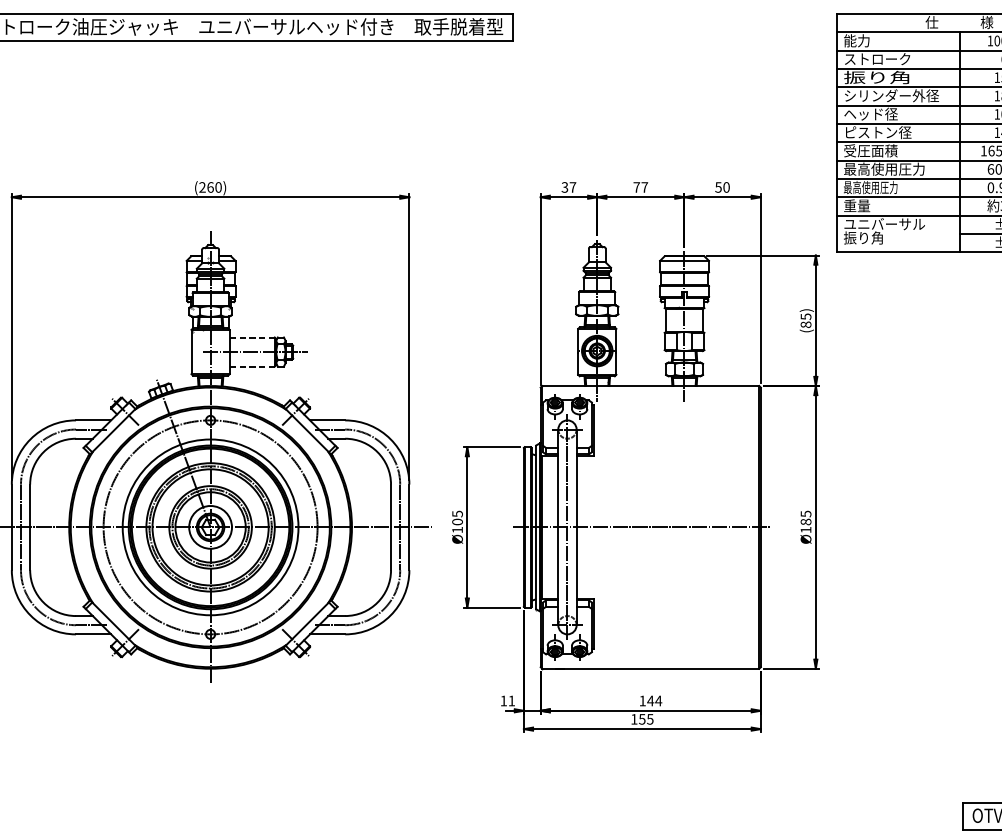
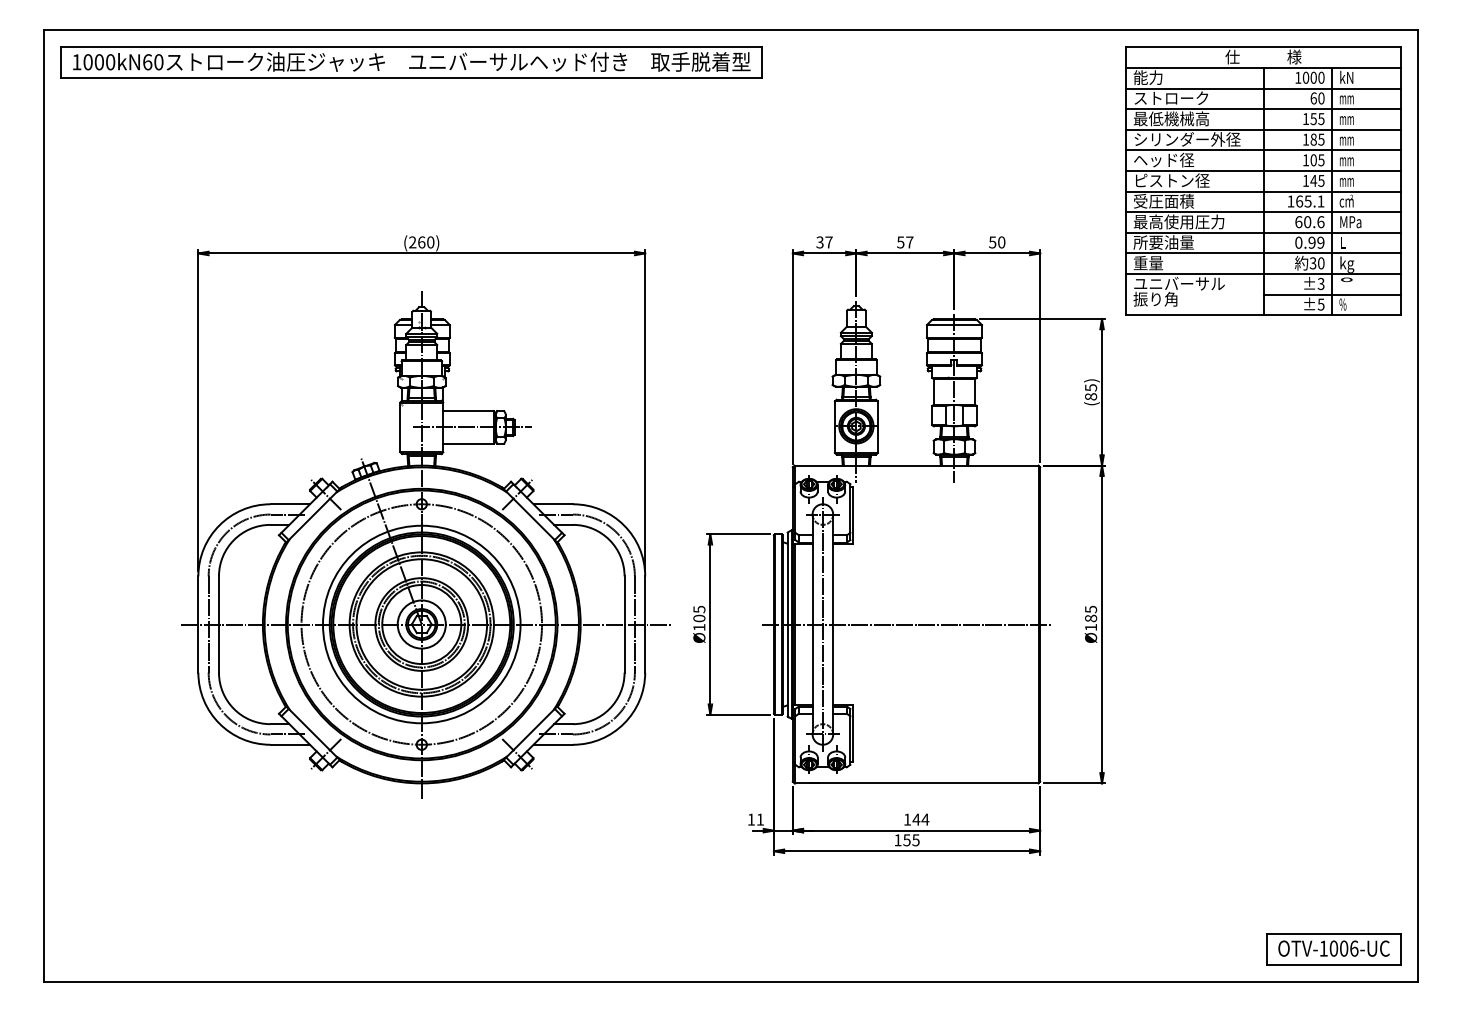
text: (877, 77) -> (1171, 118), 振り角 -> 最低機械高
text: (636, 187) -> (900, 242), 77 -> 57
text: (870, 187) -> (1163, 242), 最高使用圧力 -> 所要油量
line: (253, 337) -> (469, 411), dashed -> solid
line: (253, 366) -> (469, 443), dashed -> solid

